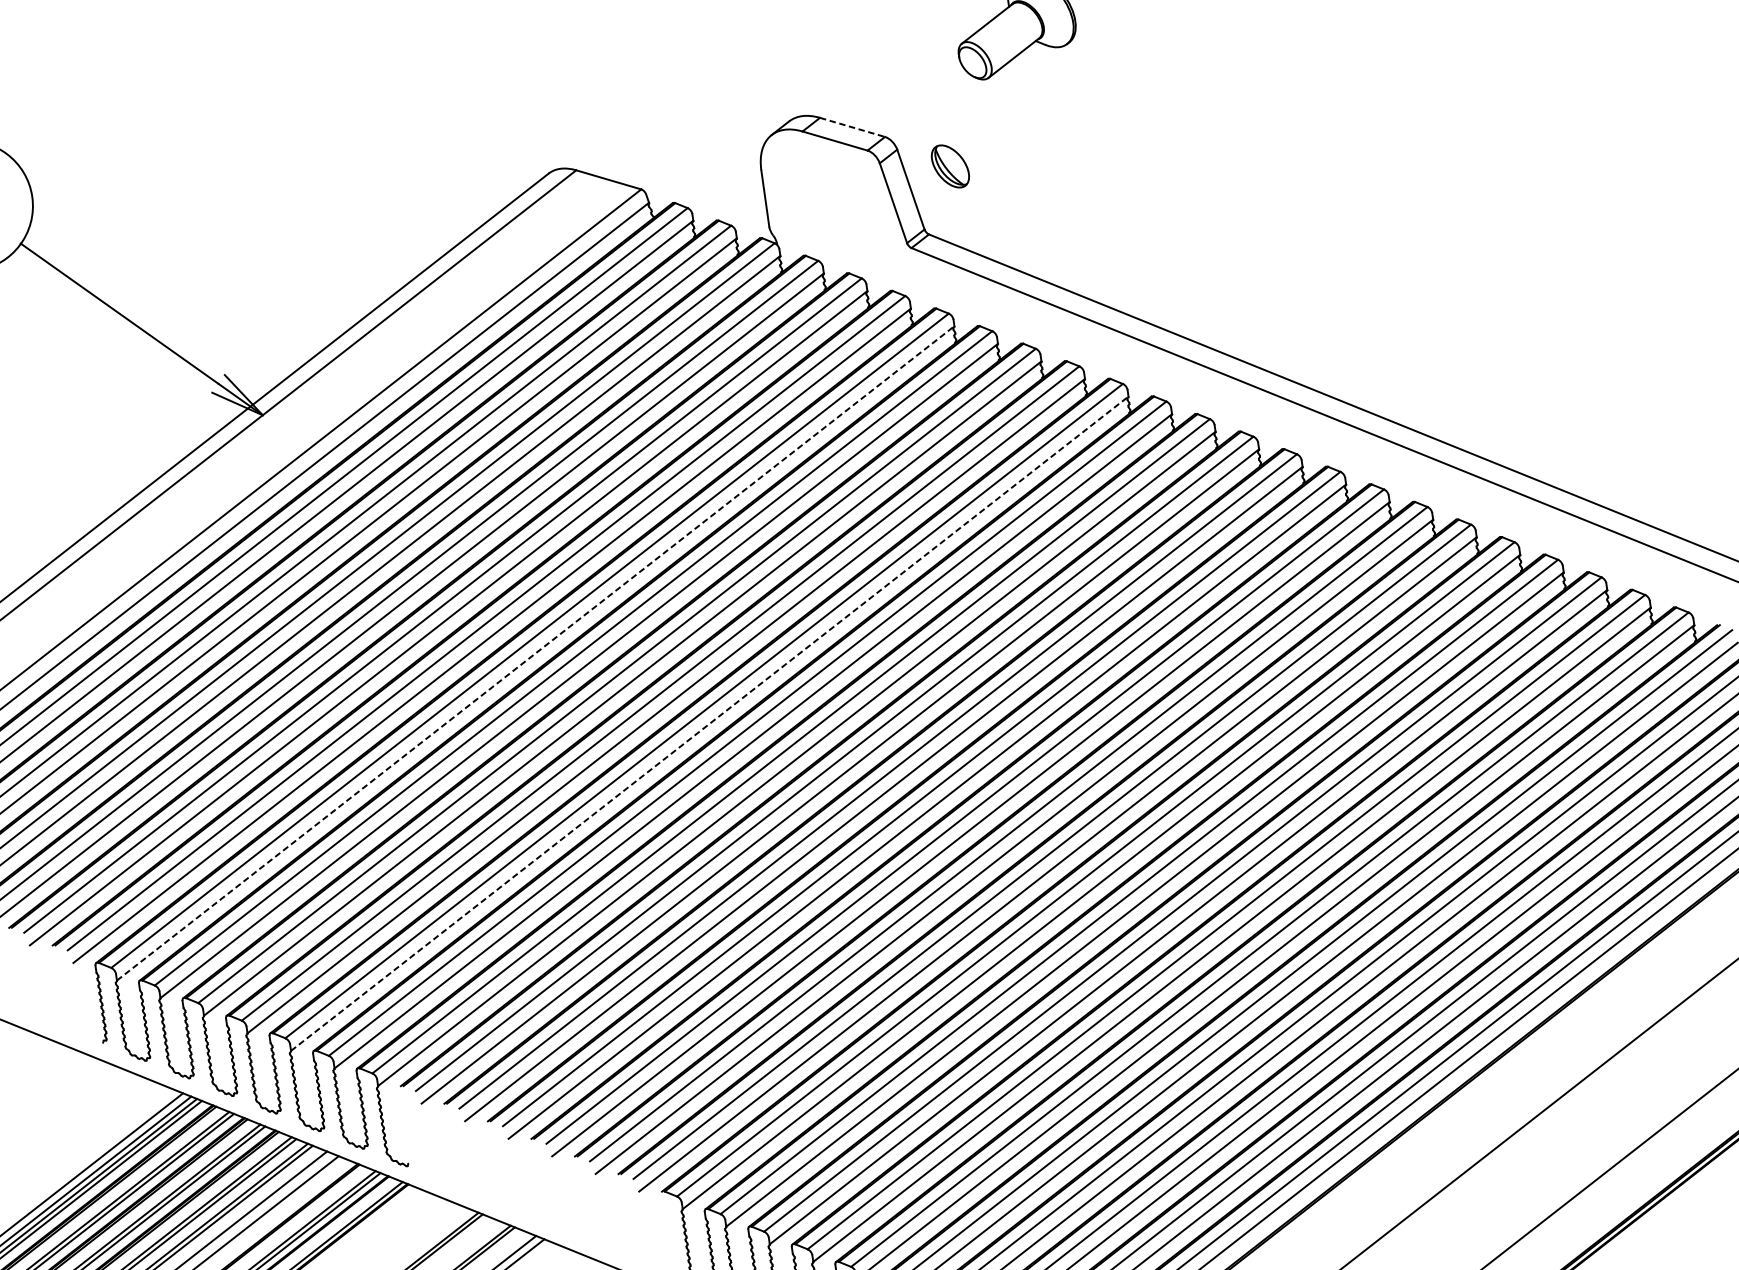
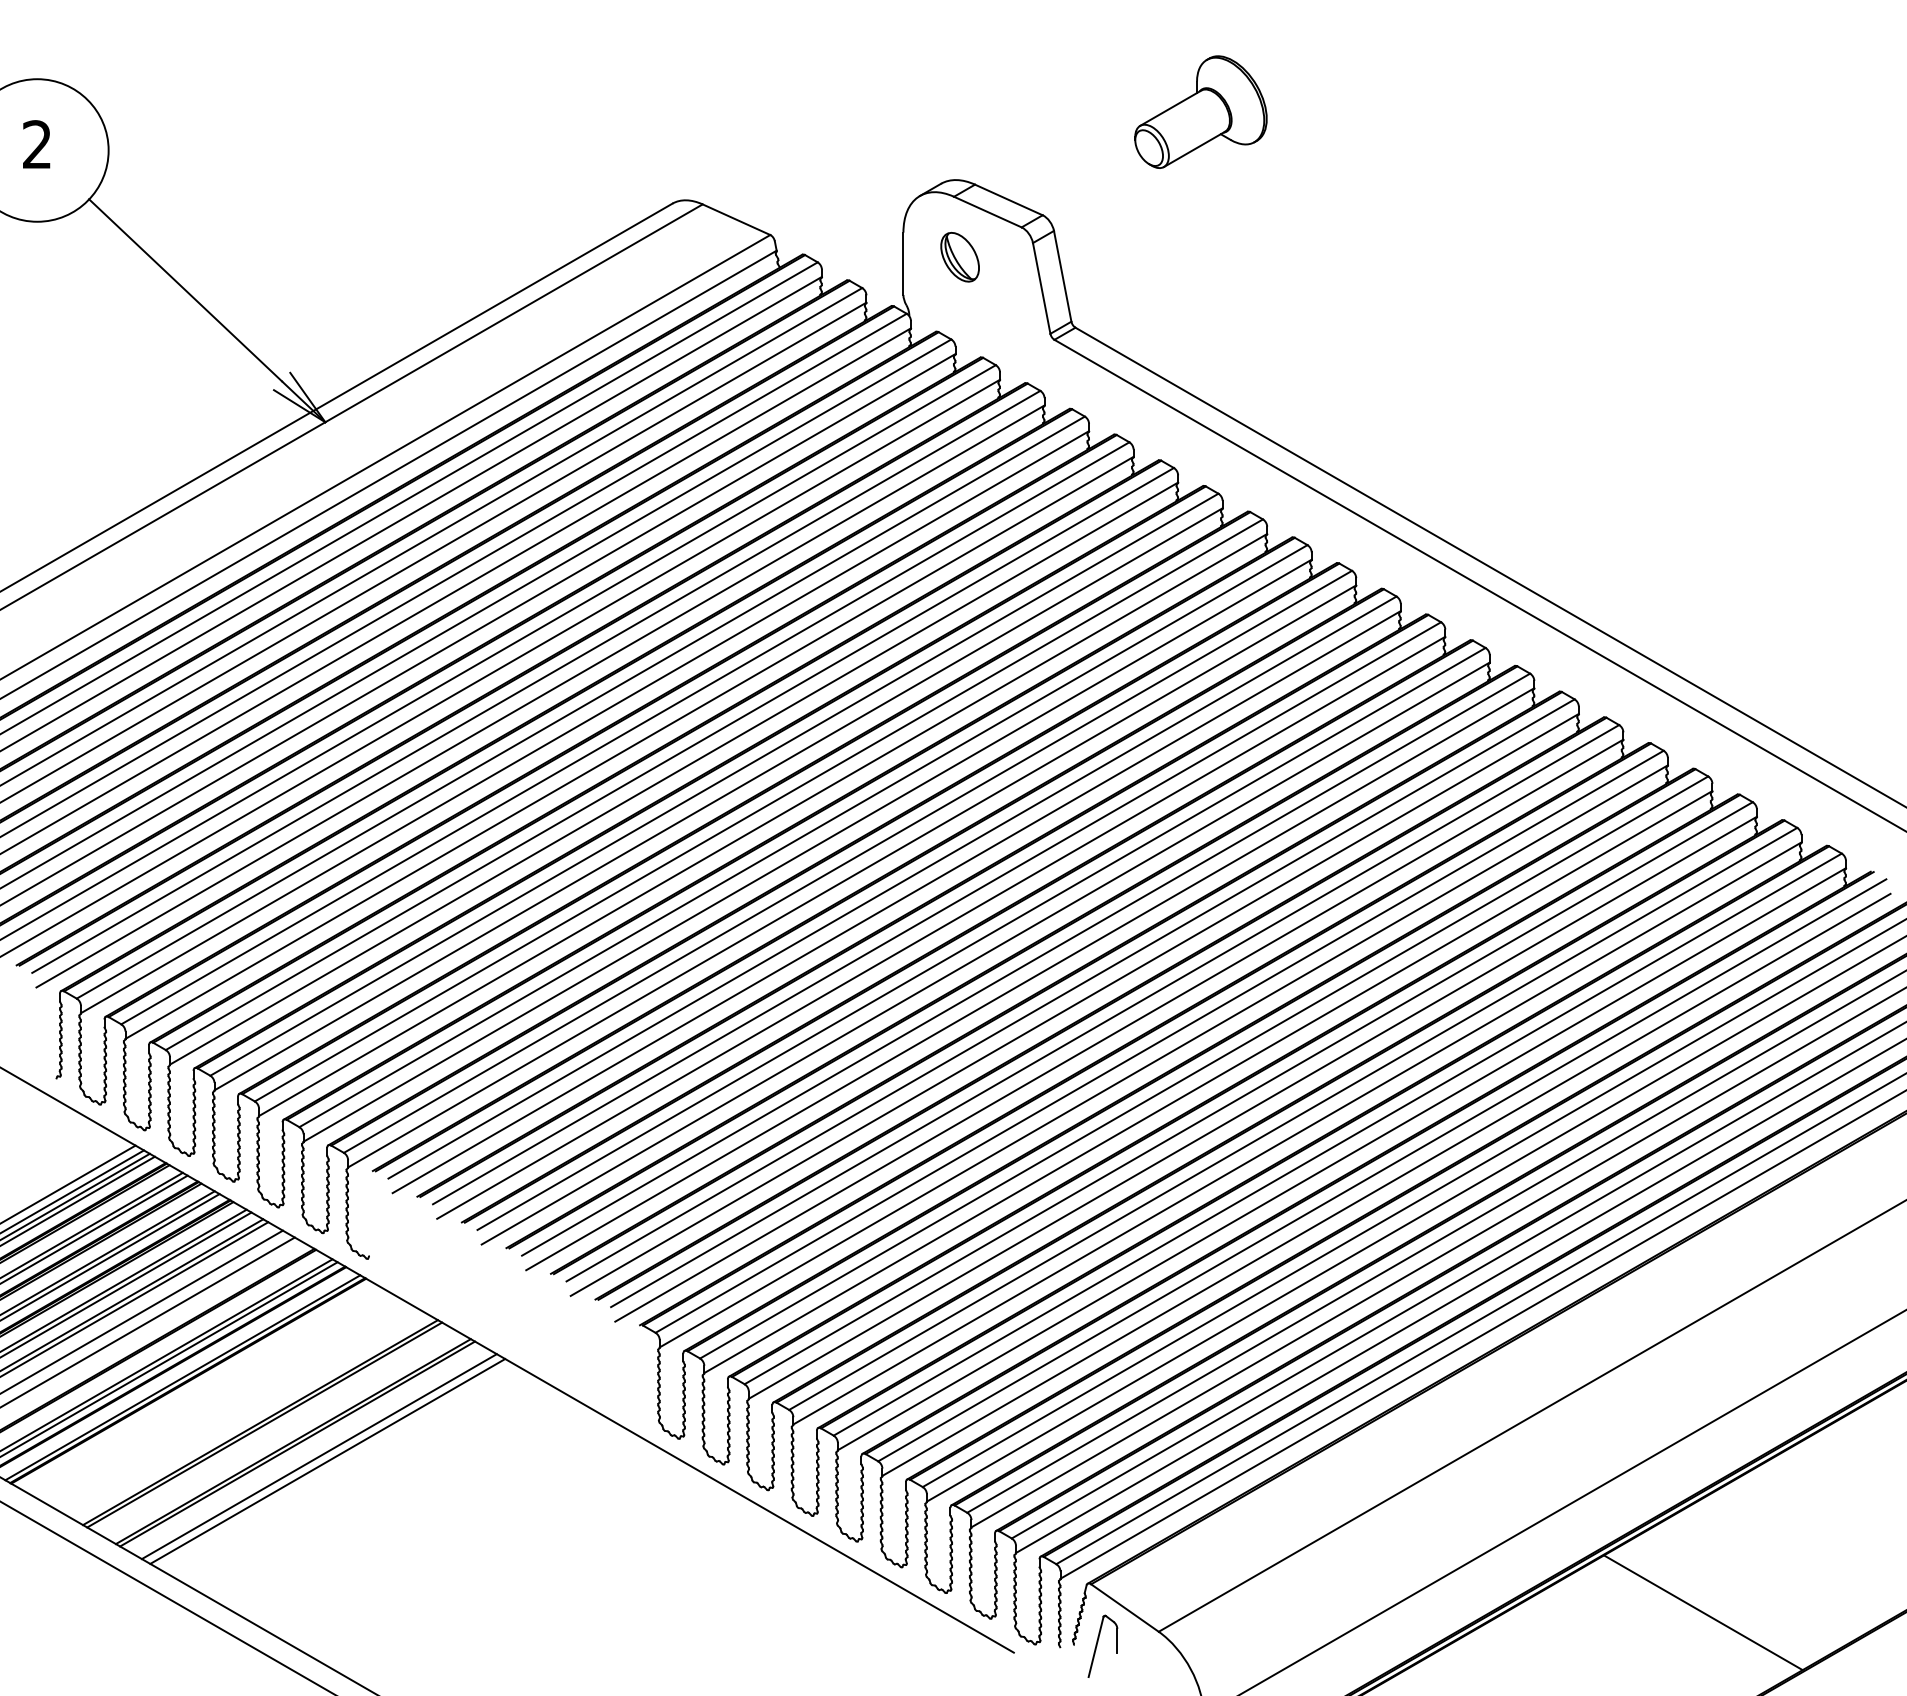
line: (853, 127) -> (1009, 200), dashed -> solid
part: (949, 166) -> (959, 257), moved
line: (536, 652) -> (585, 721), dashed -> solid
line: (710, 723) -> (763, 824), dashed -> solid

